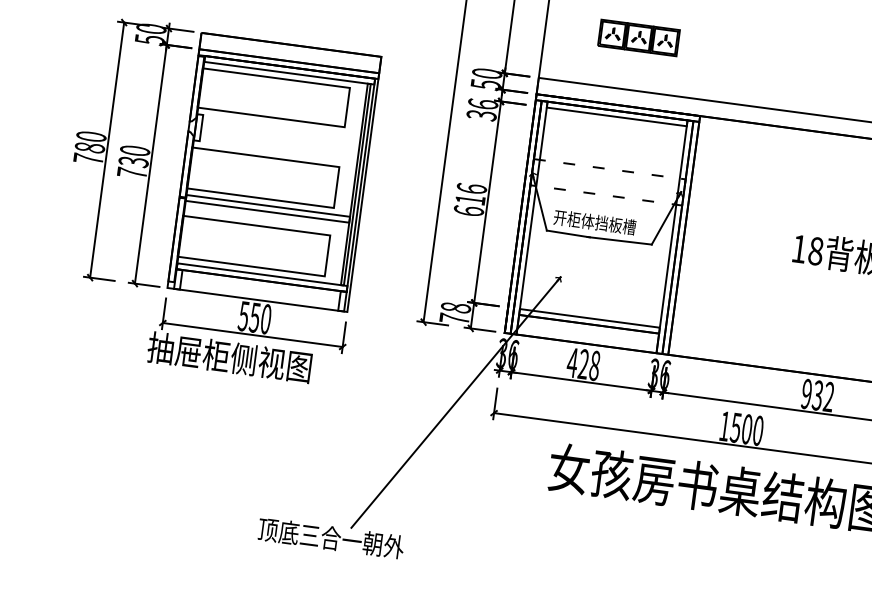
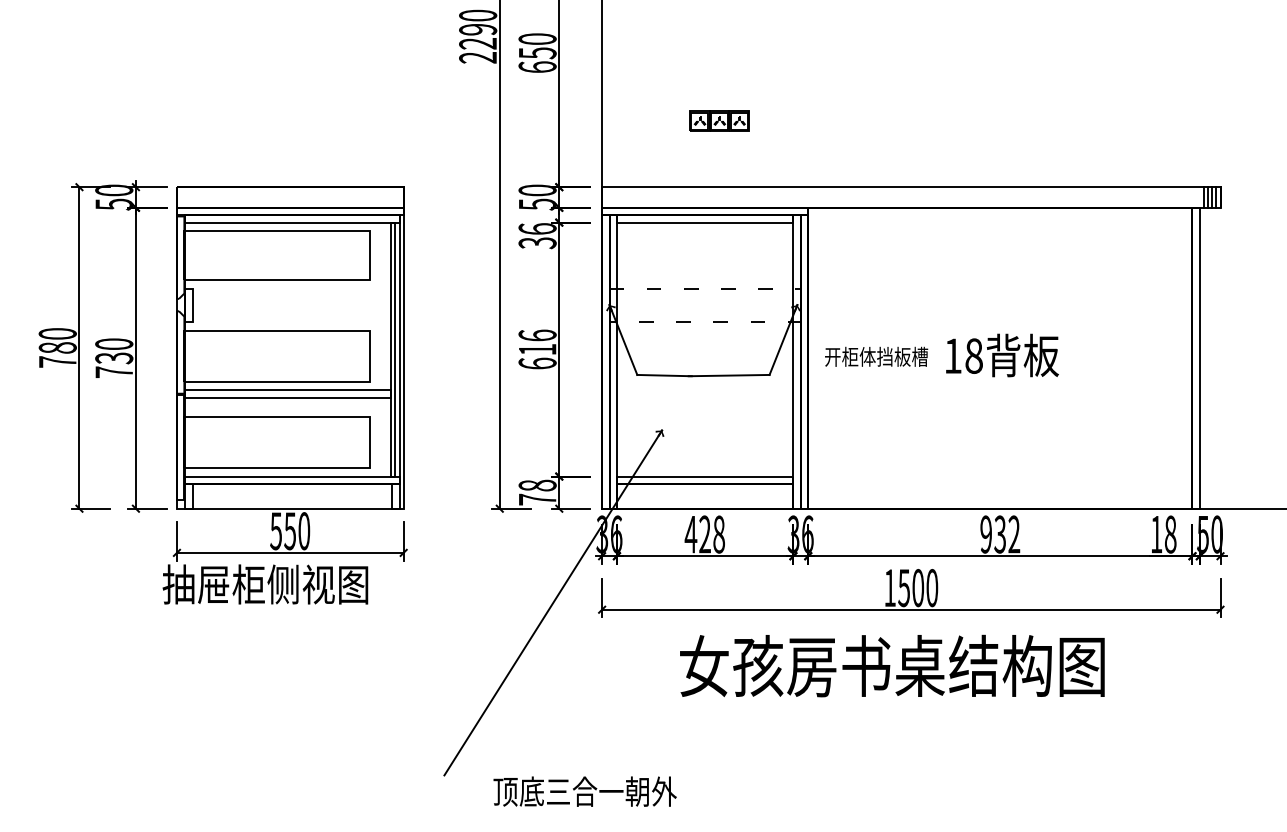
part: (638, 38) -> (719, 121), size x0.6
text: (594, 222) -> (876, 356), moved
text: (330, 538) -> (584, 791), moved

